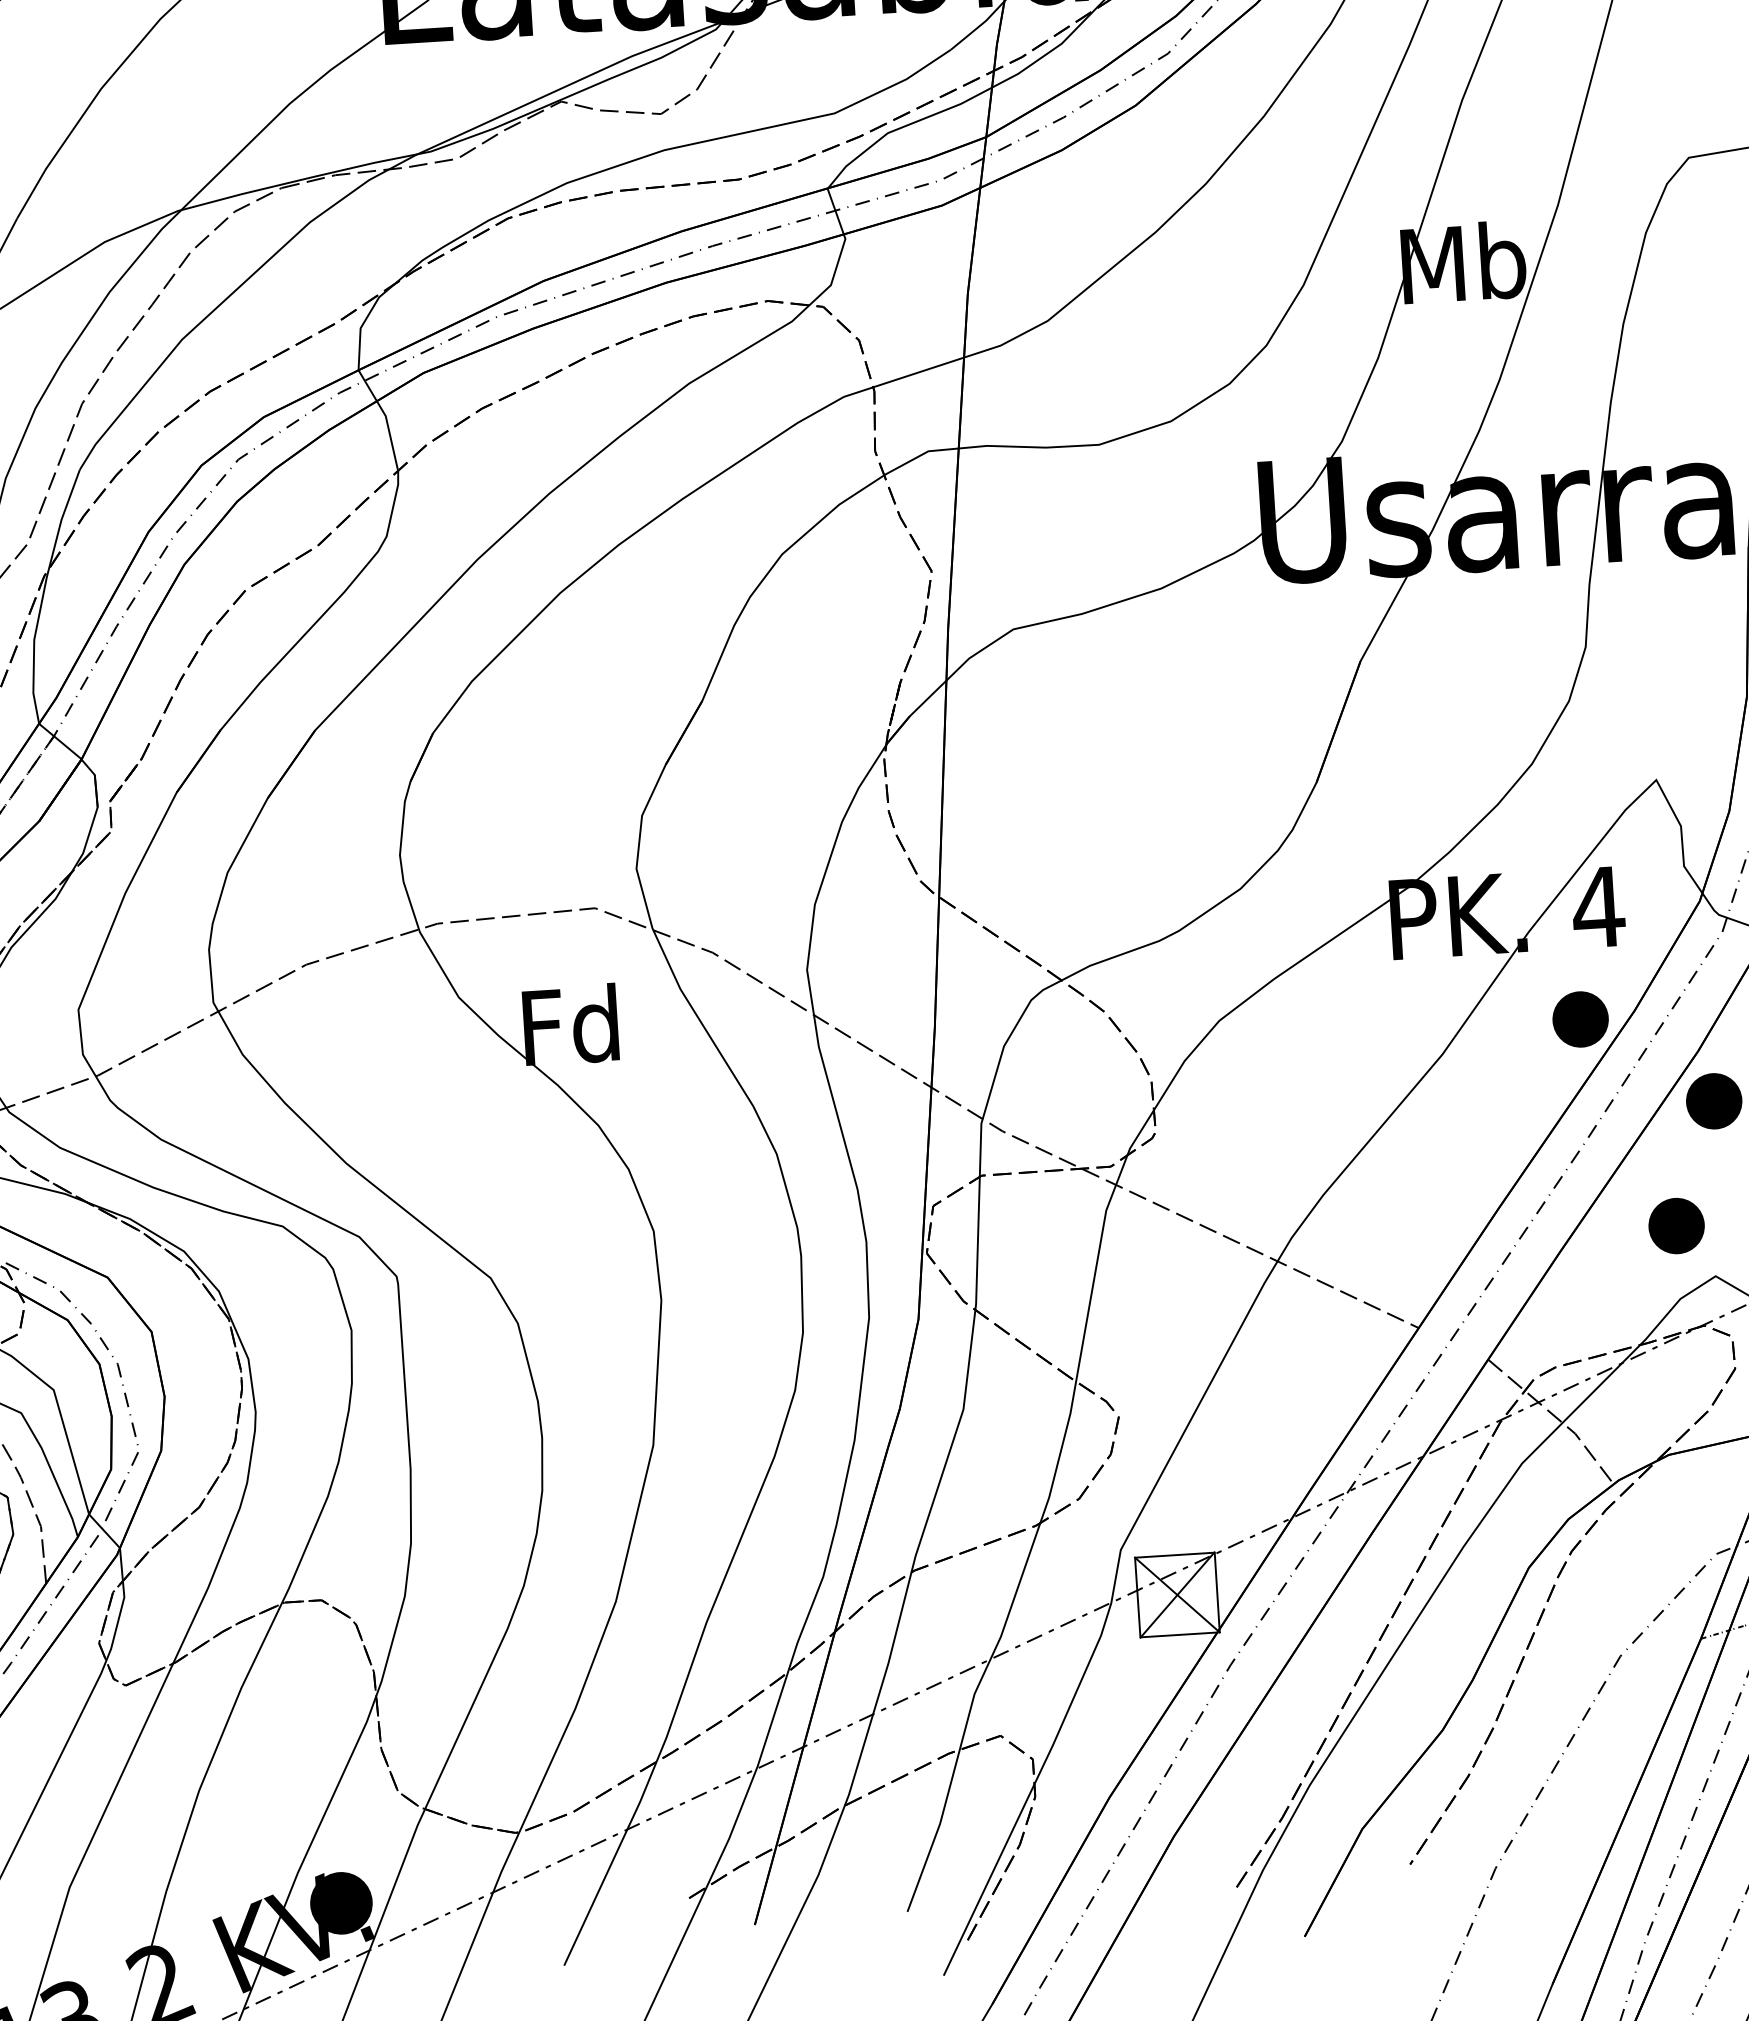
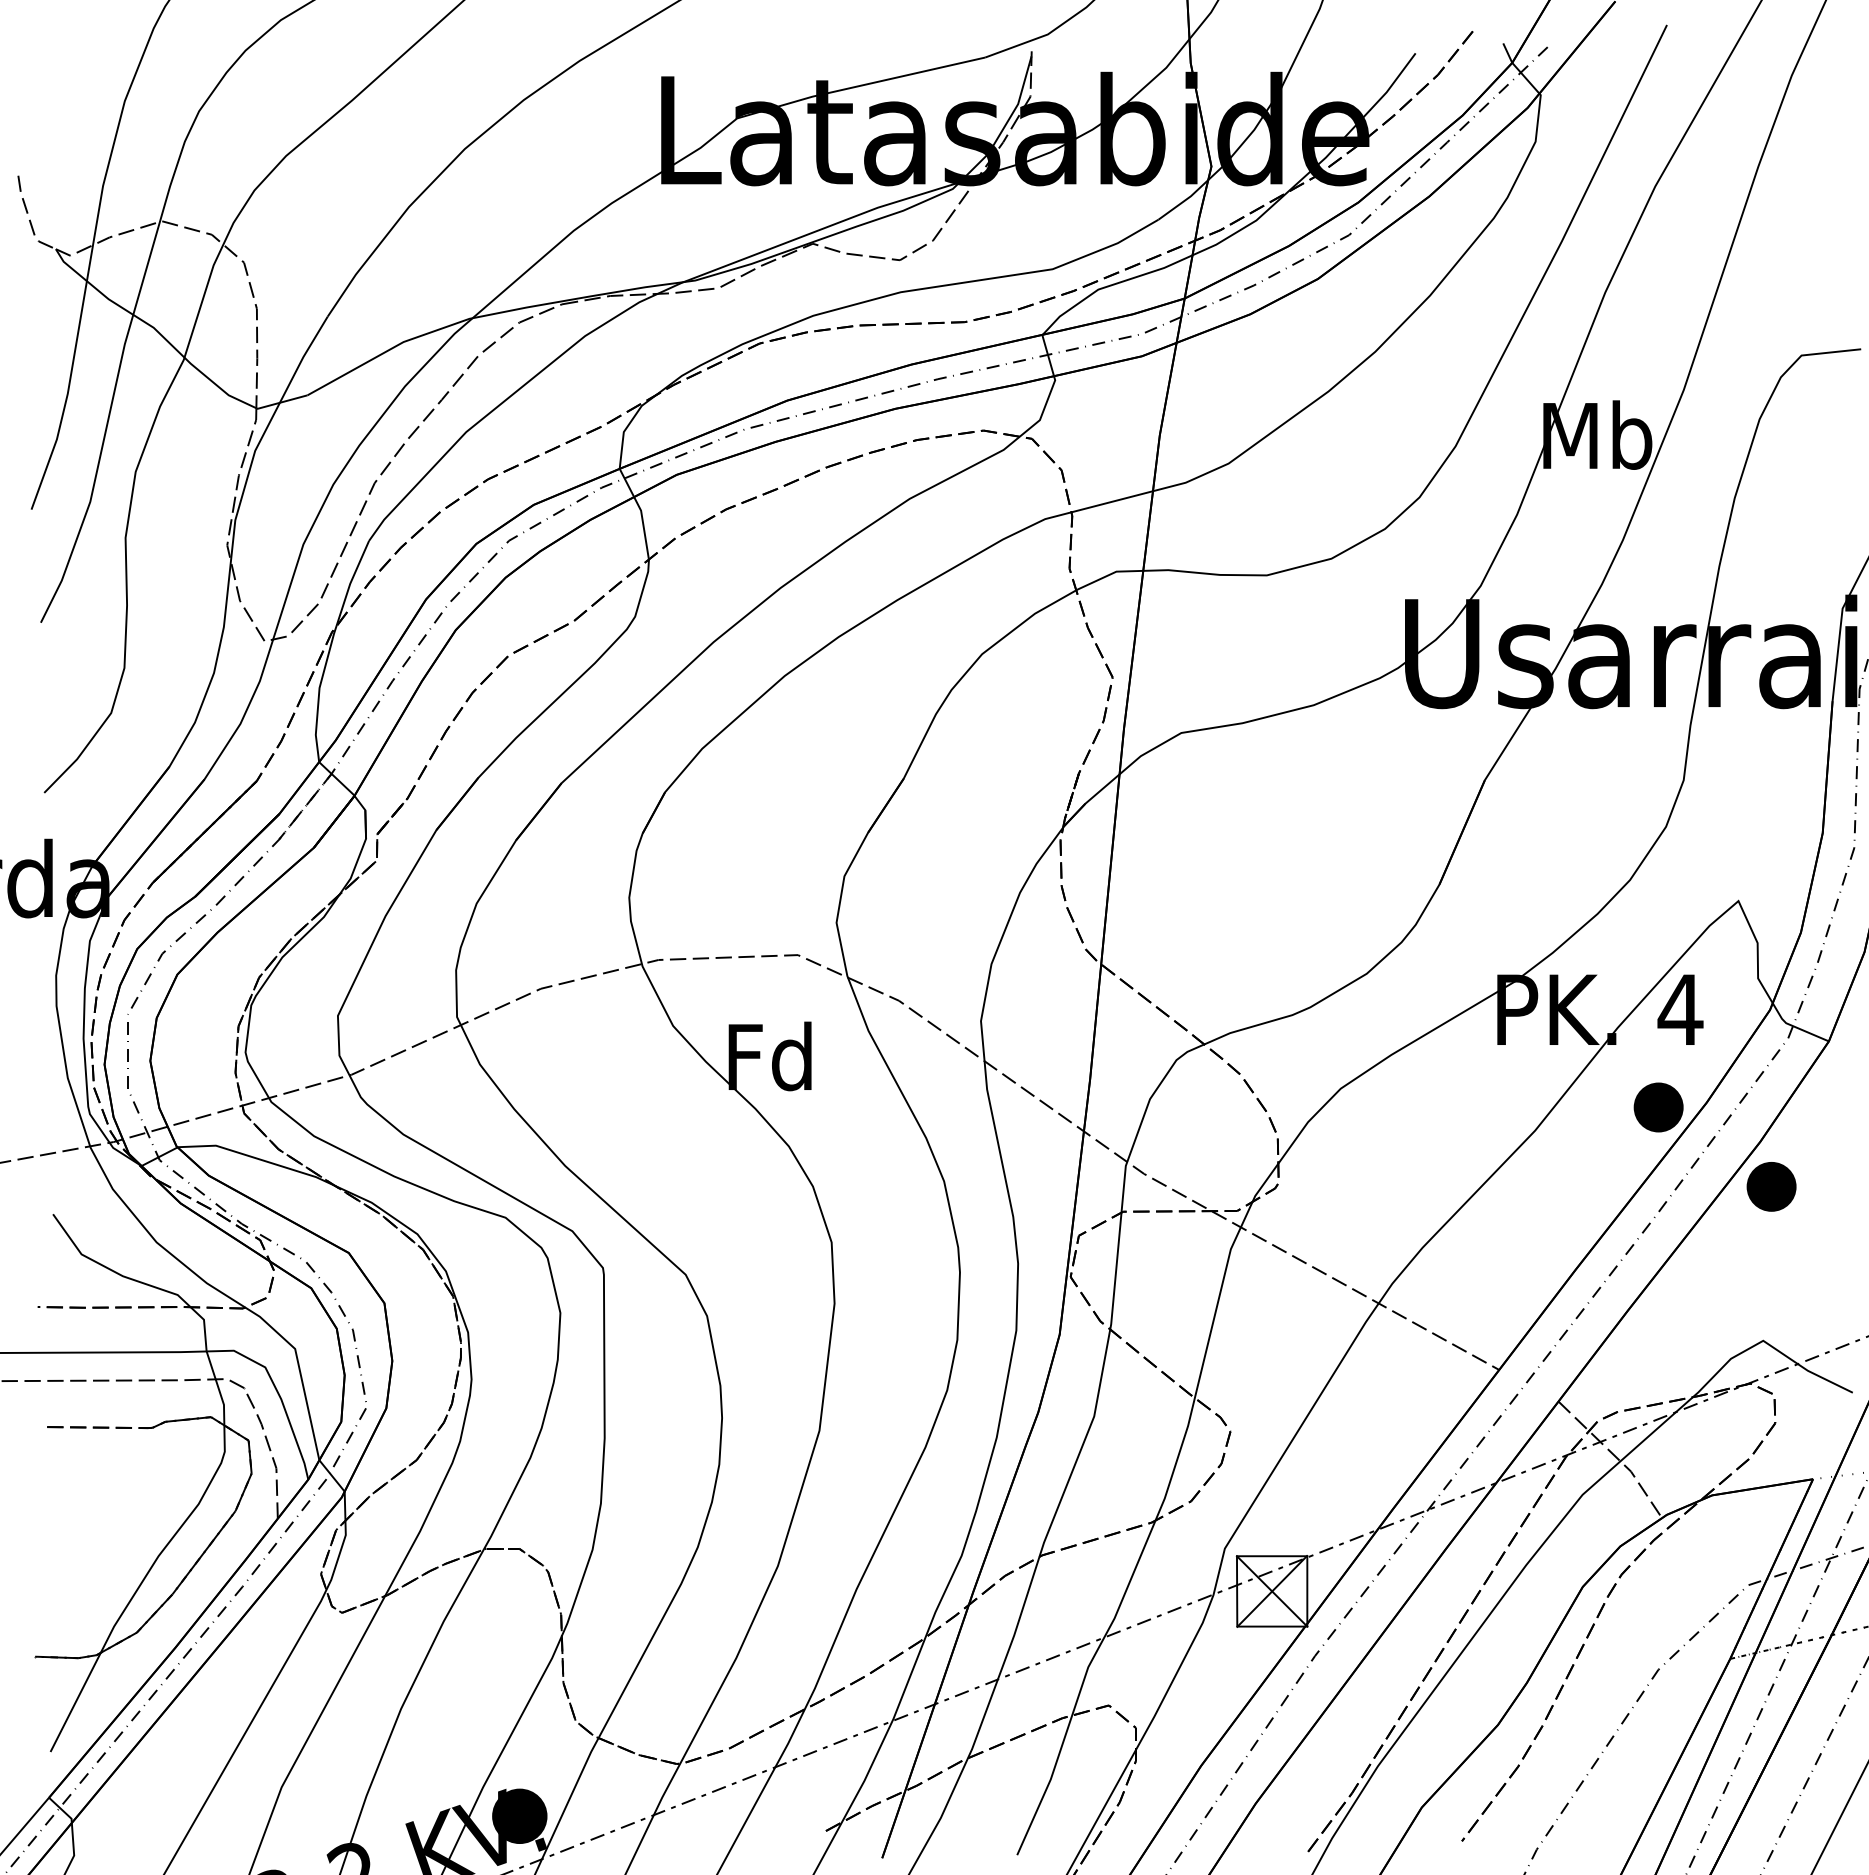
part: (1676, 1226) -> (1731, 1294), removed

